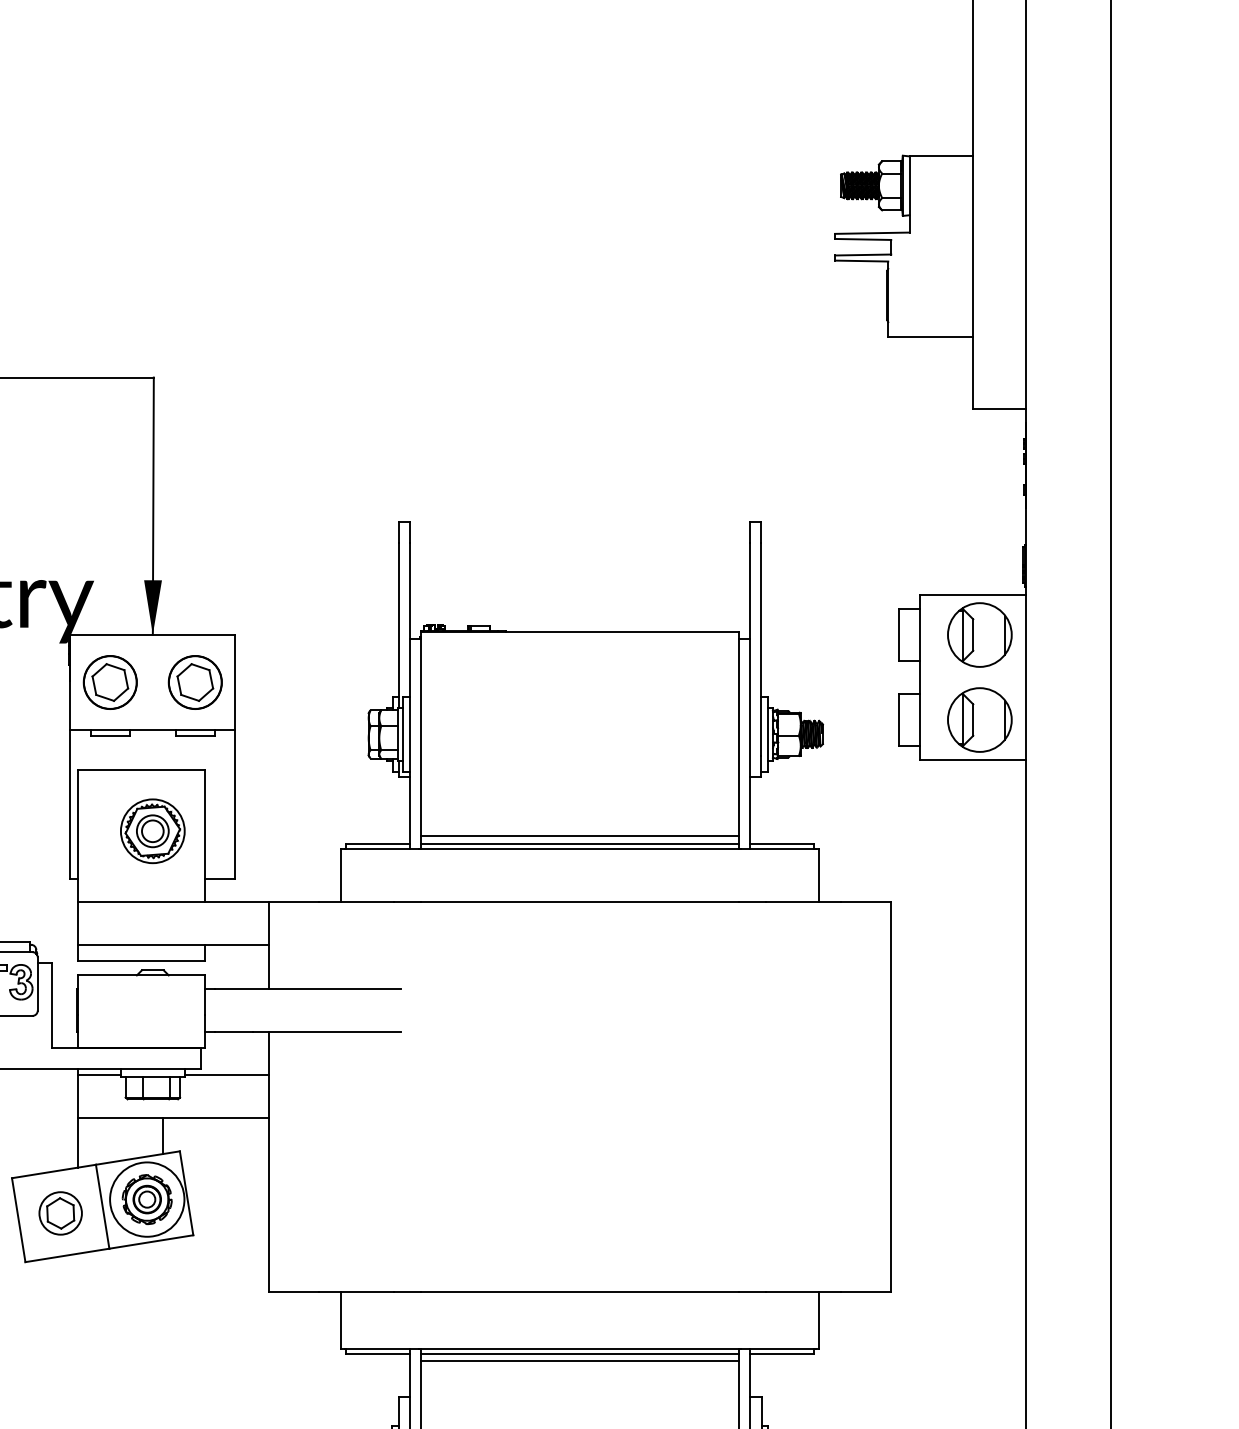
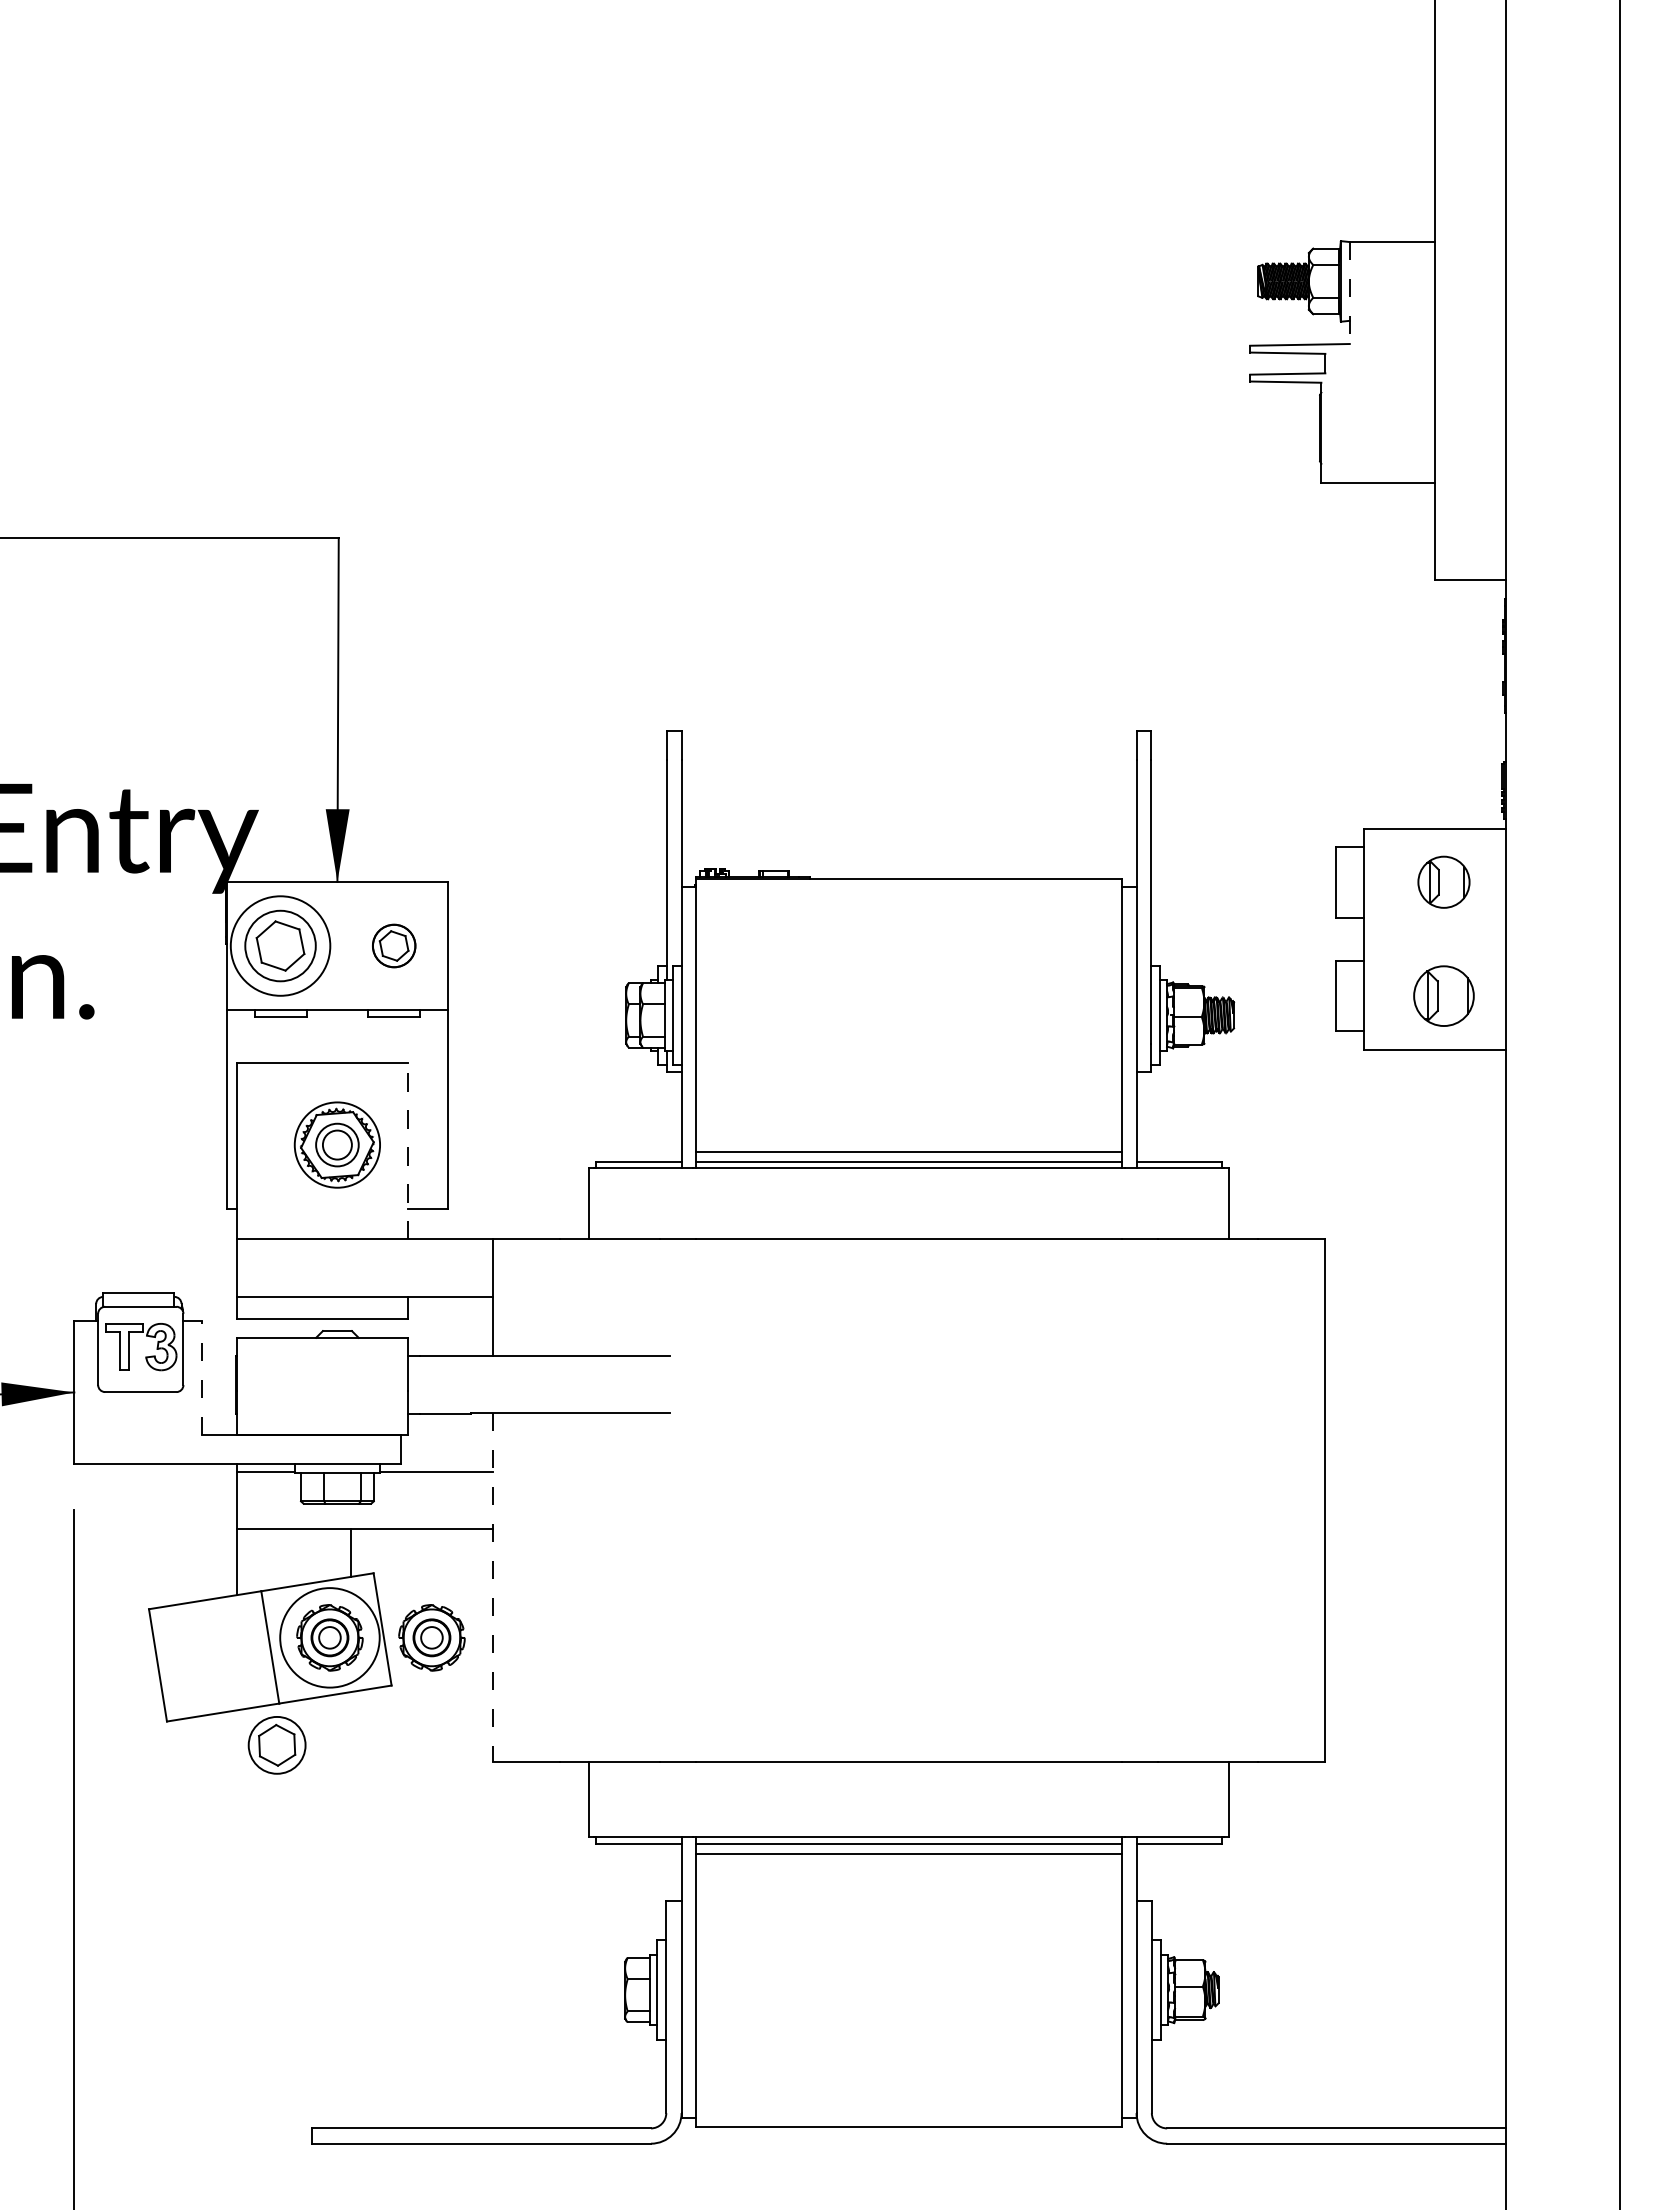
line: (909, 194) -> (1349, 293), solid -> dashed
part: (979, 634) -> (1443, 881), size x0.6
circle: (110, 682) -> (280, 945), size x1.4
part: (194, 682) -> (393, 945), size x0.6
part: (979, 719) -> (1443, 995), size x0.7
line: (205, 835) -> (407, 1150), solid -> dashed
line: (51, 1005) -> (202, 1378), solid -> dashed
line: (269, 1161) -> (493, 1587), solid -> dashed
part: (223, 1199) -> (431, 1637), added
part: (60, 1213) -> (276, 1745), moved

